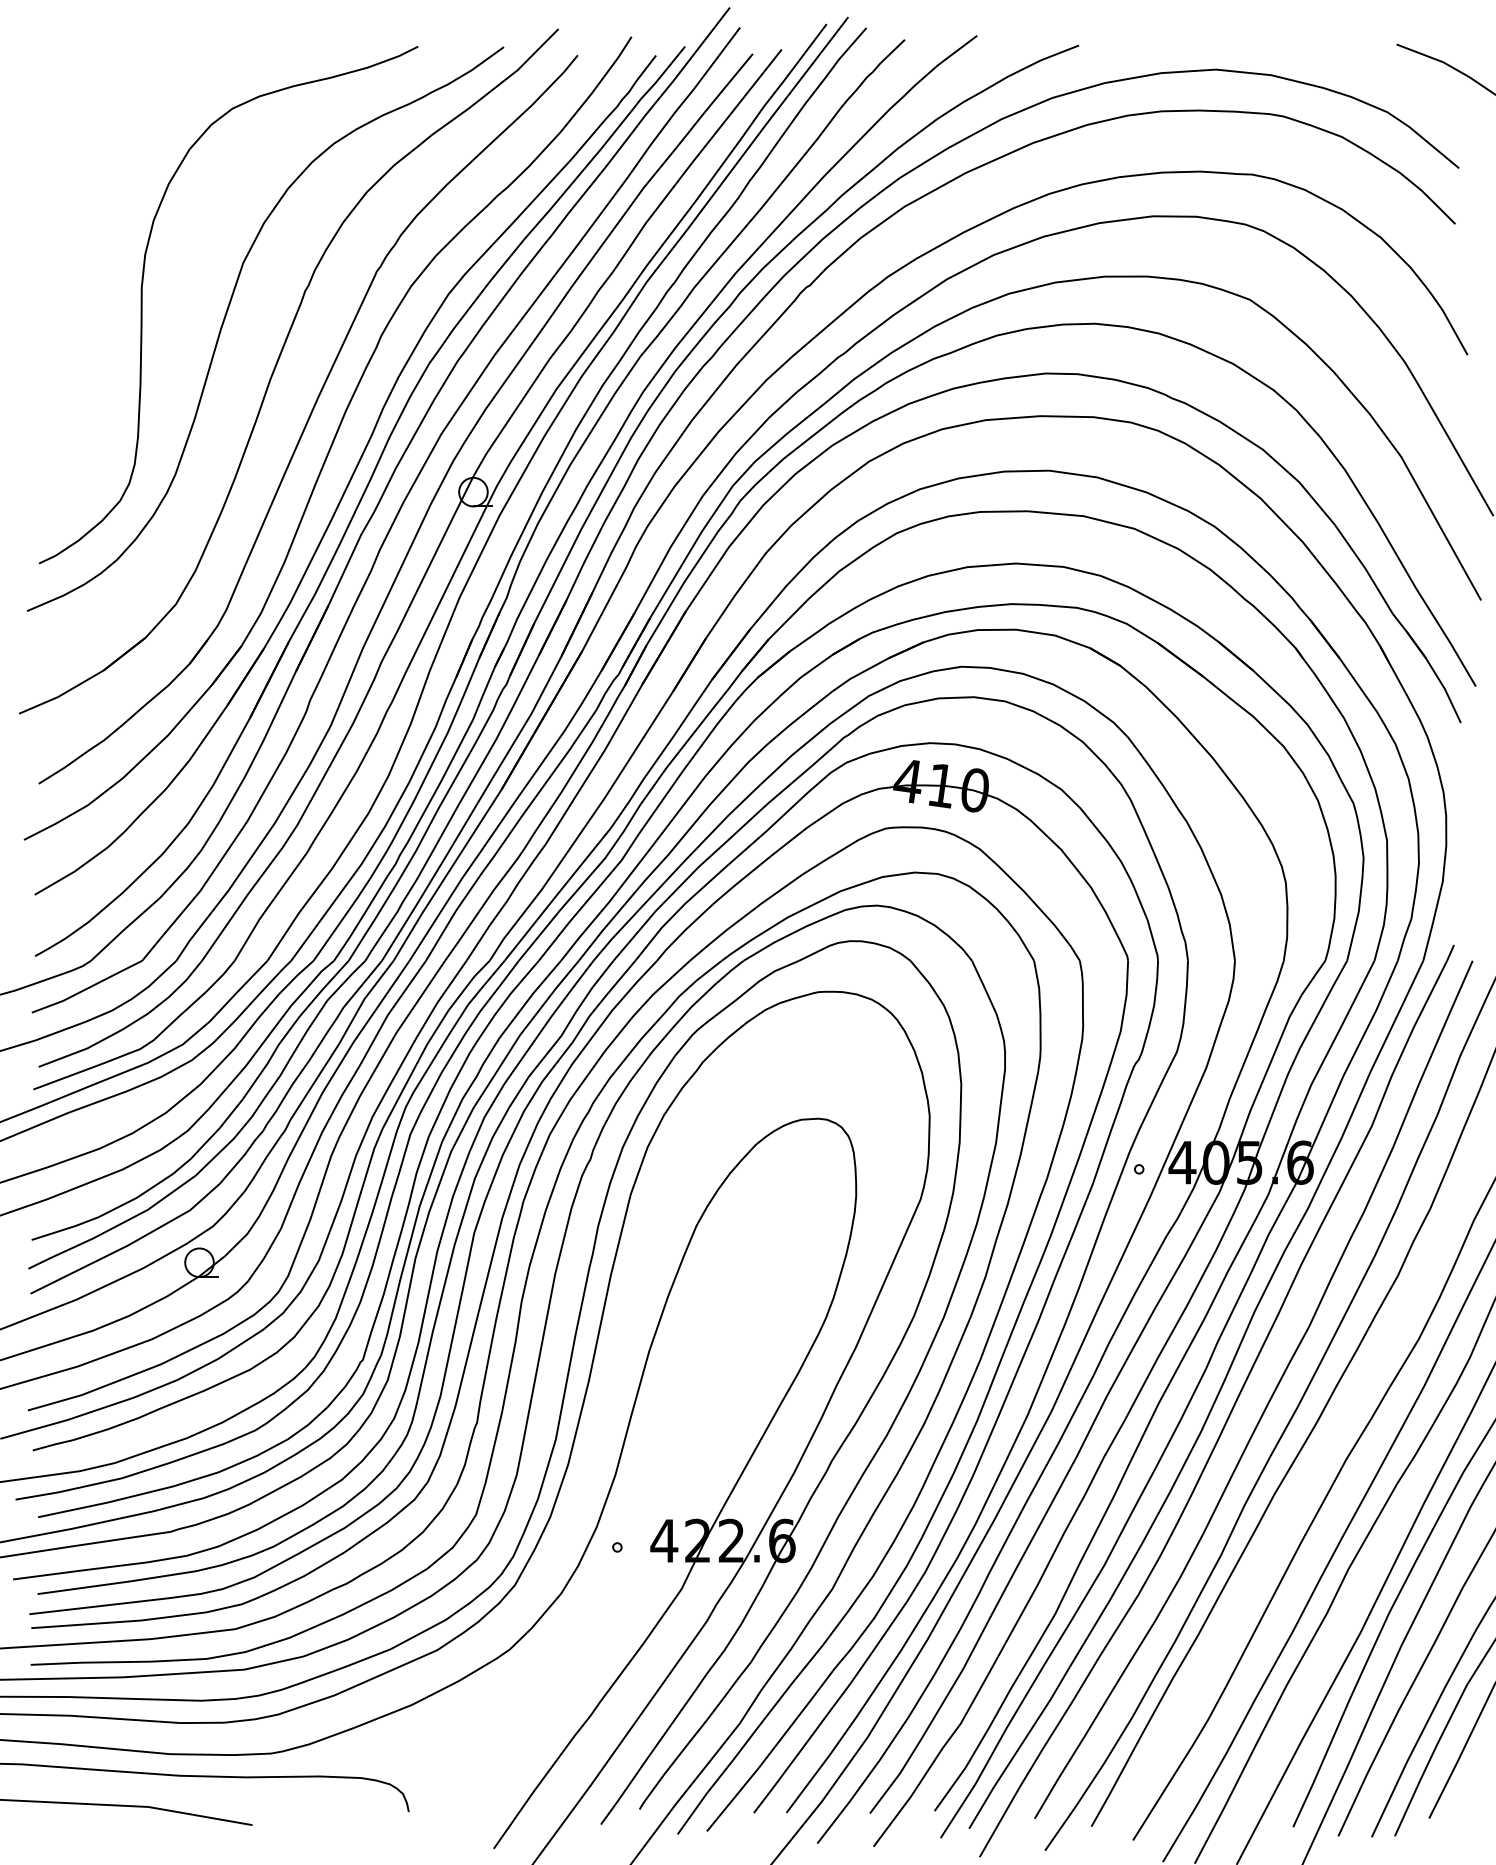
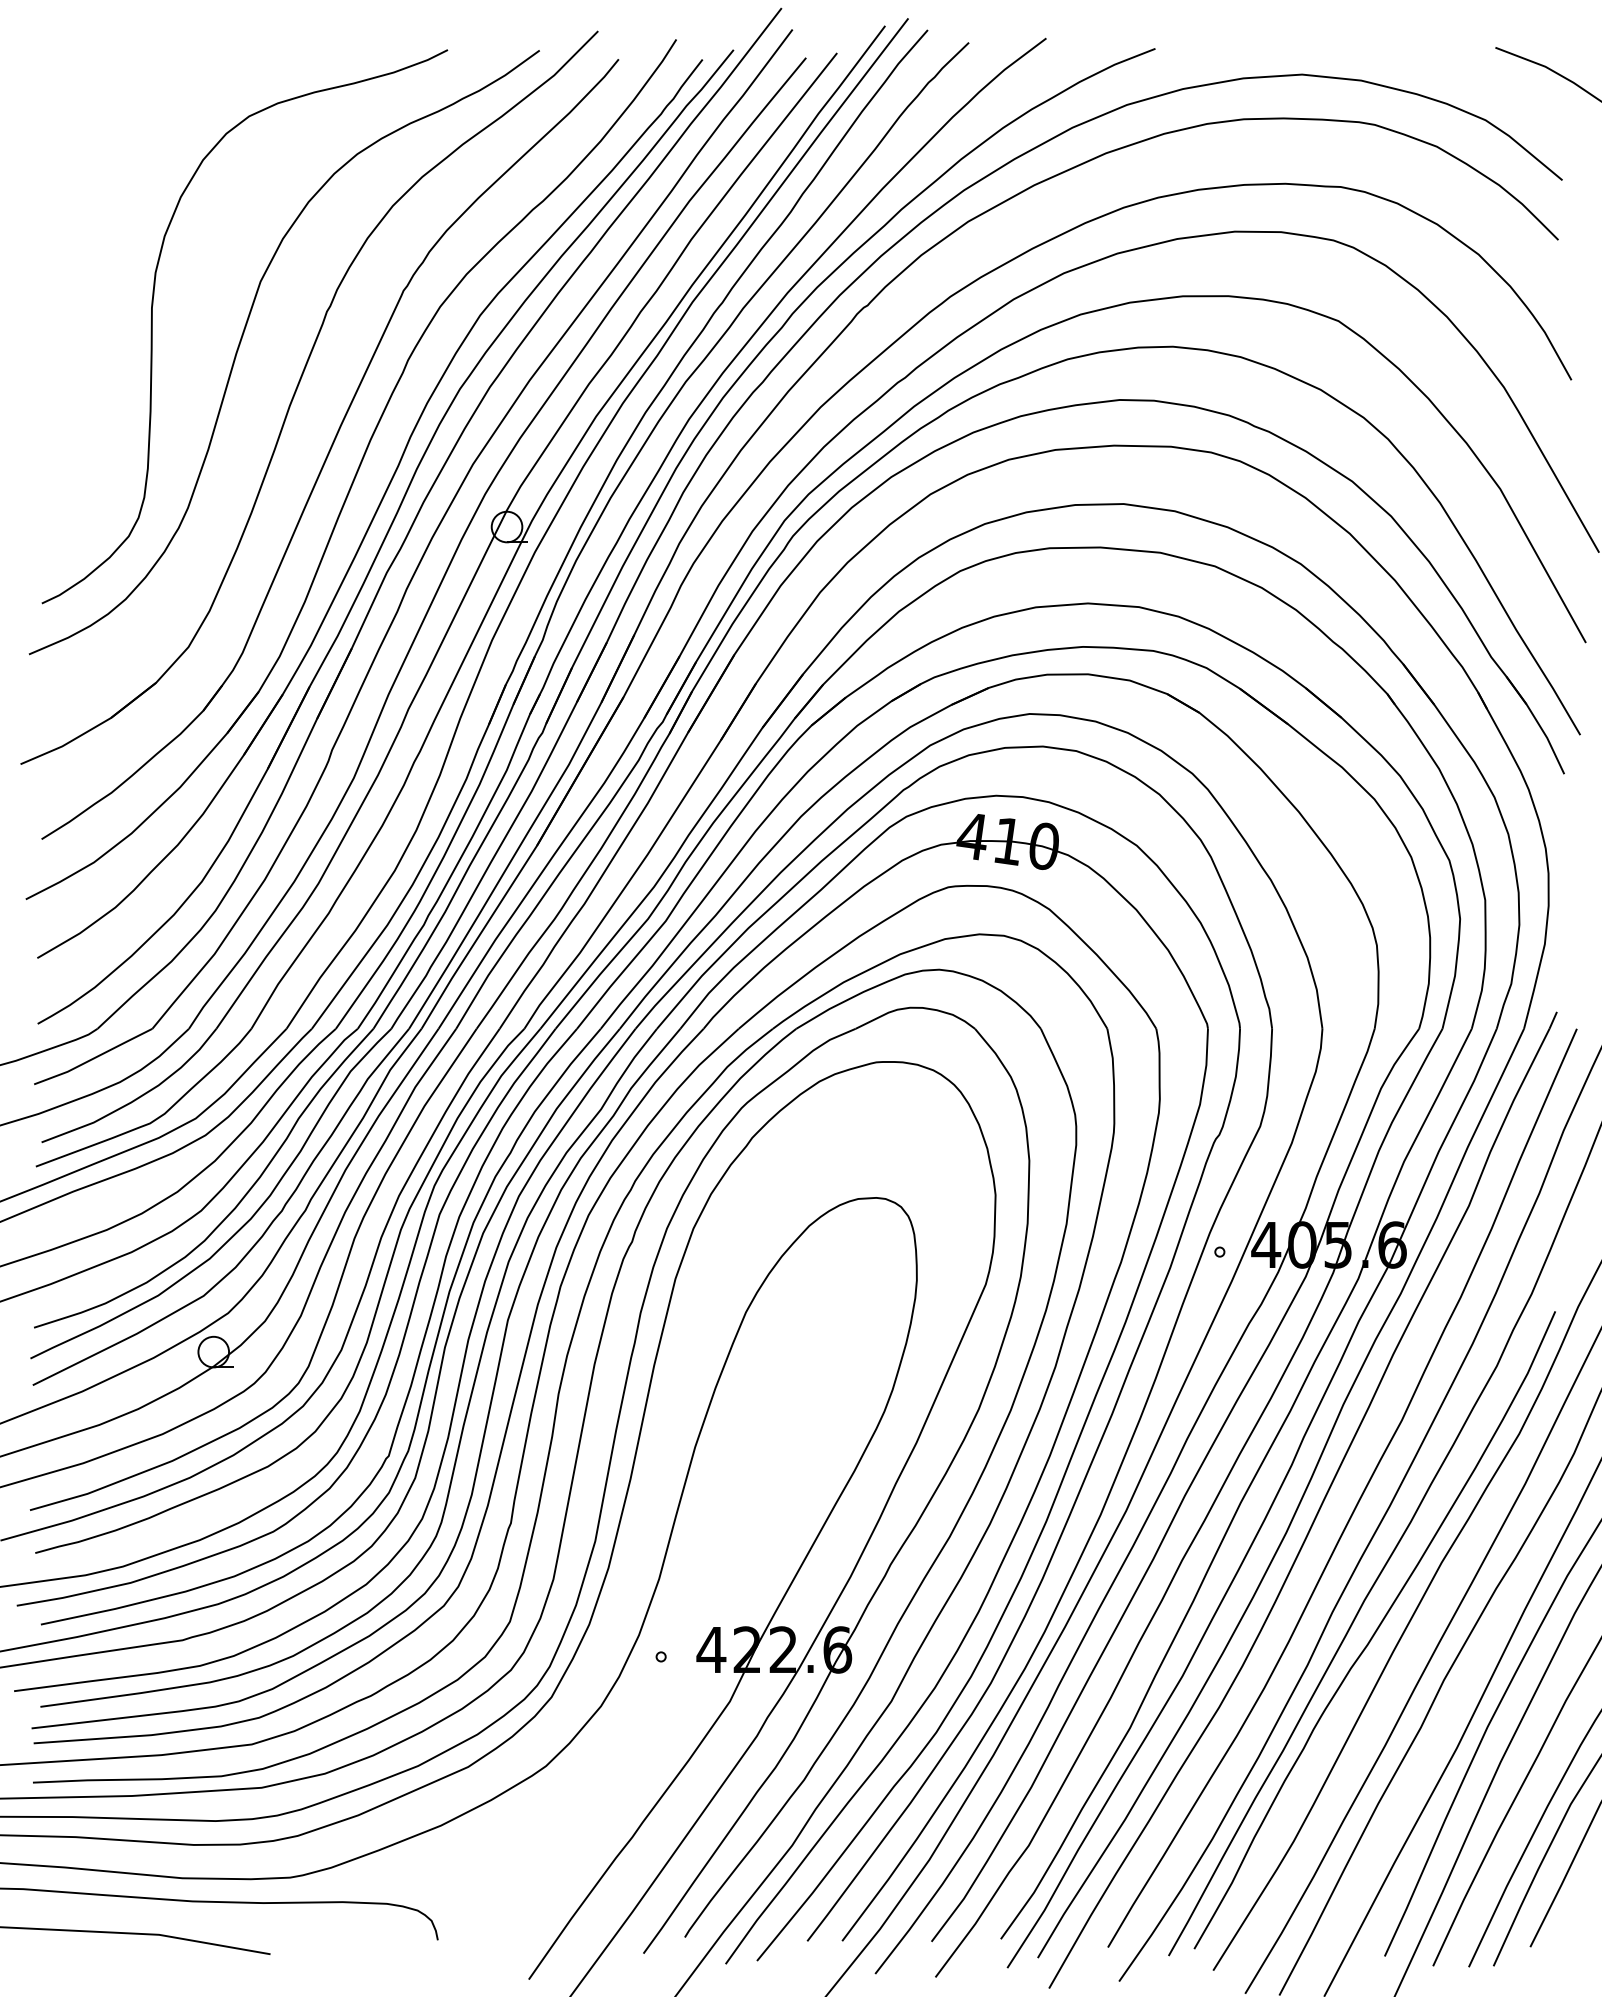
curve: (1284, 1522) -> (1375, 1630), added

